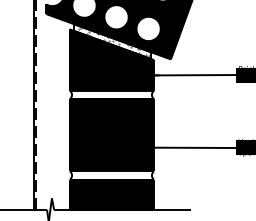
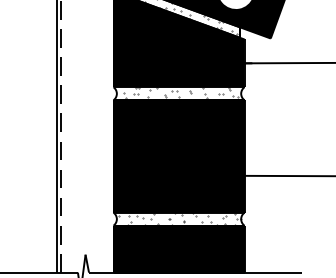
hatch: (112, 94) -> (179, 93), added
hatch: (112, 175) -> (179, 219), added

